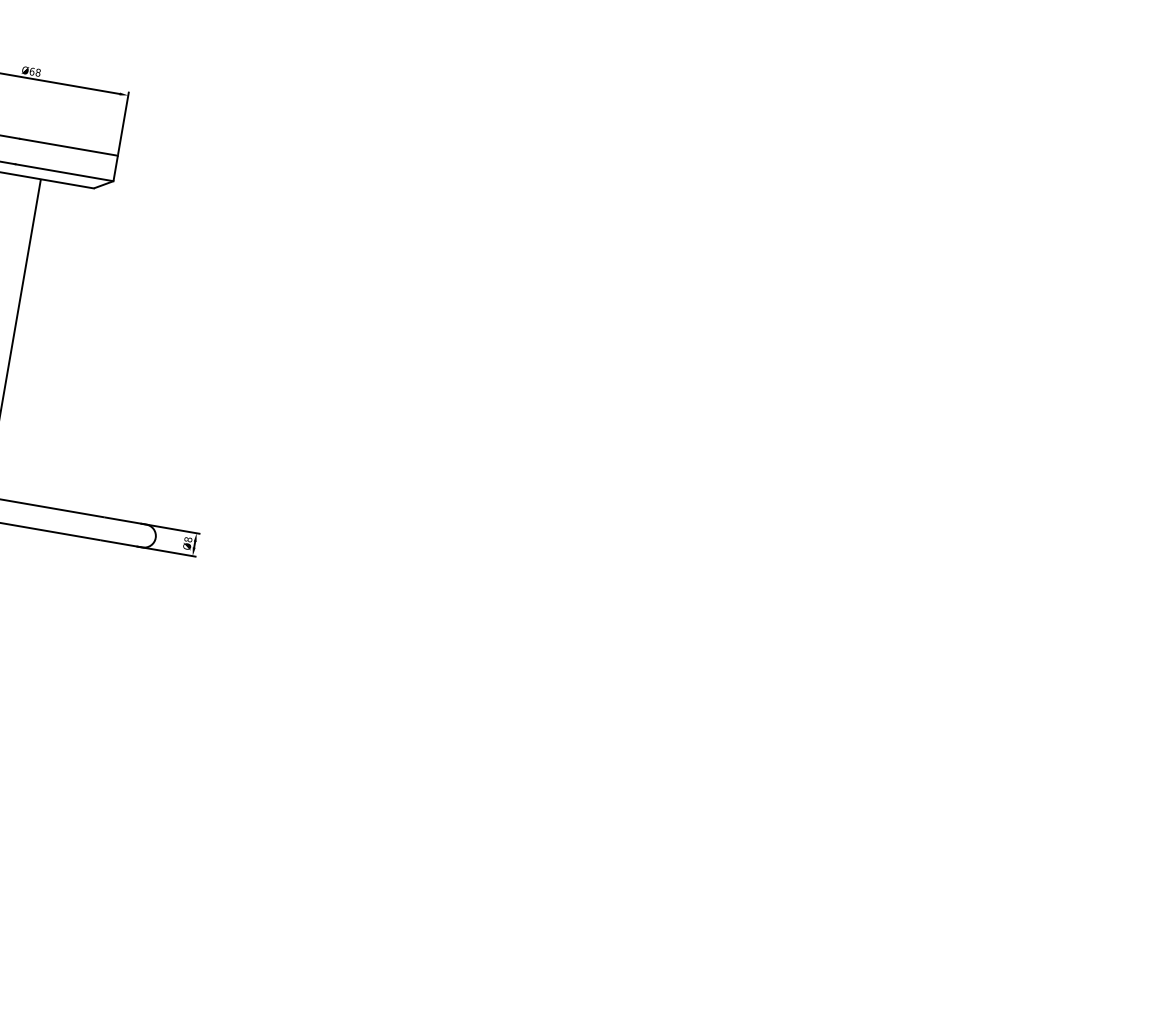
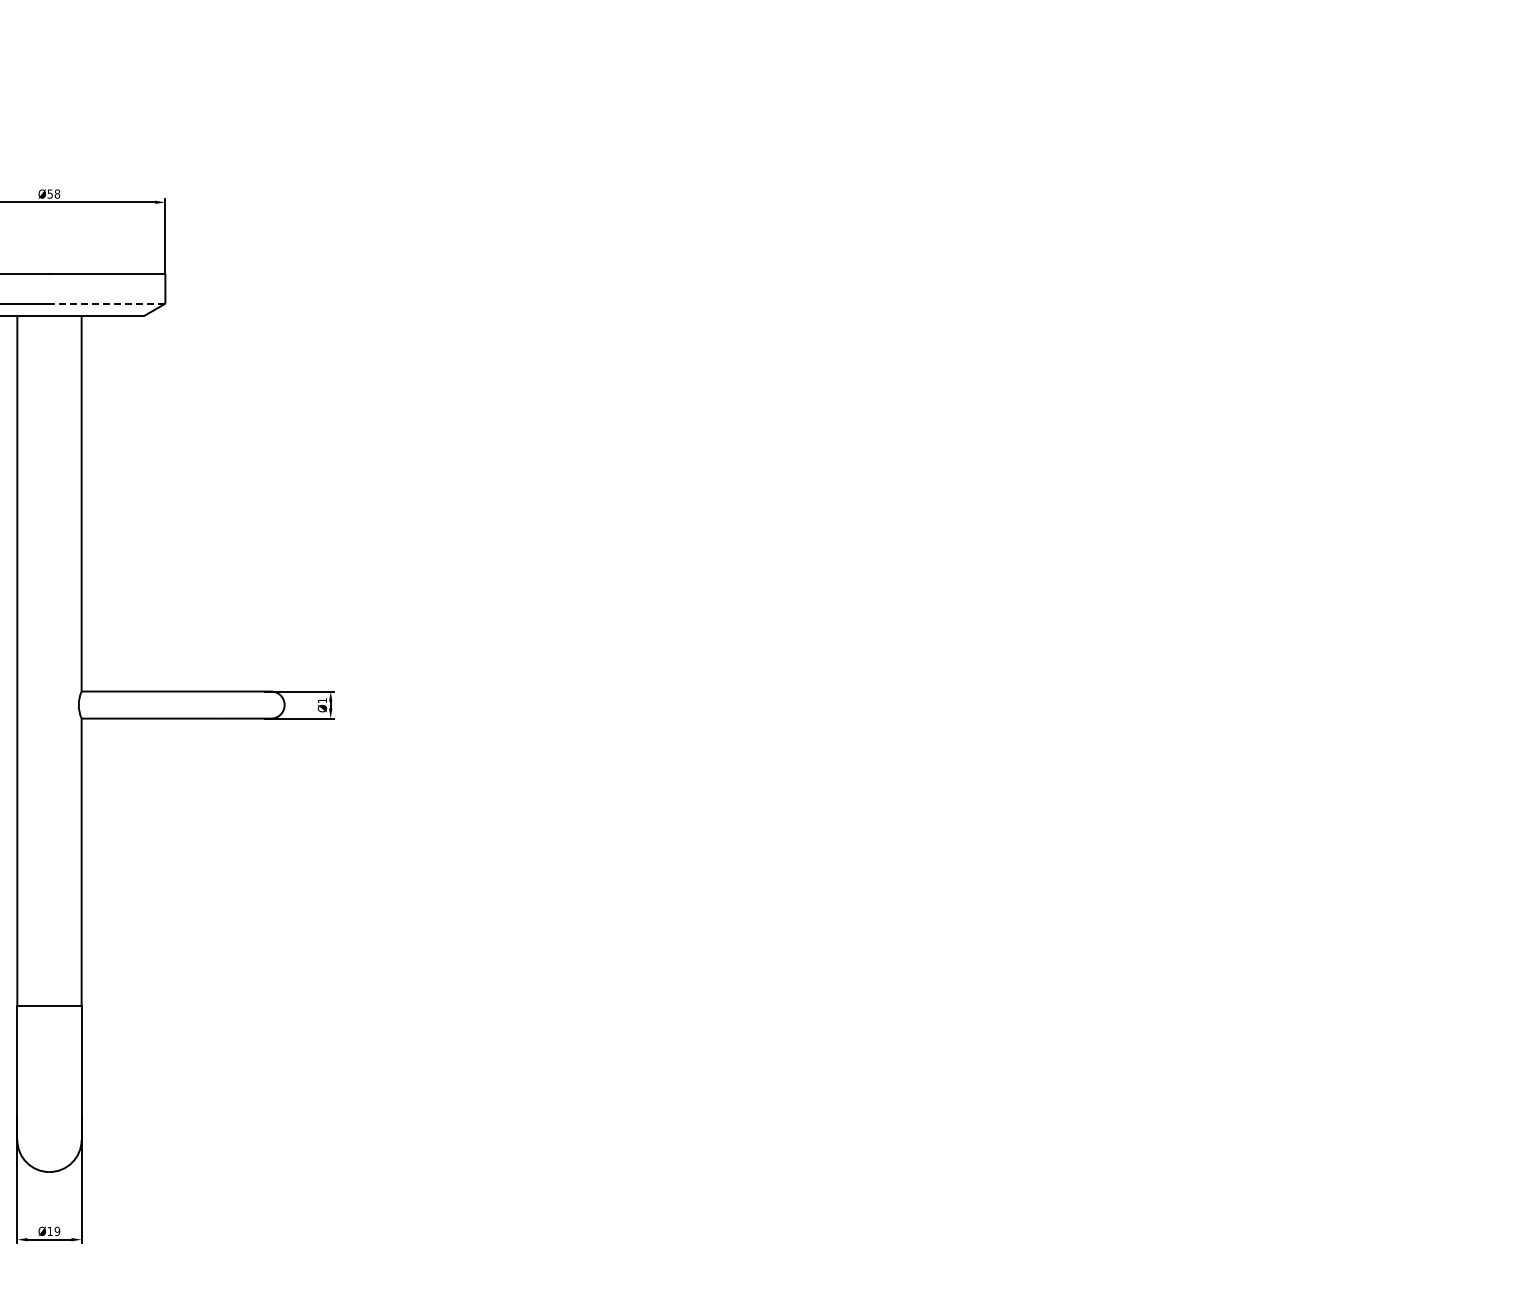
text: (32, 71) -> (50, 193), Ø68 -> Ø58
line: (64, 172) -> (107, 303), solid -> dashed
text: (188, 539) -> (322, 700), Ø8 -> Ø1

